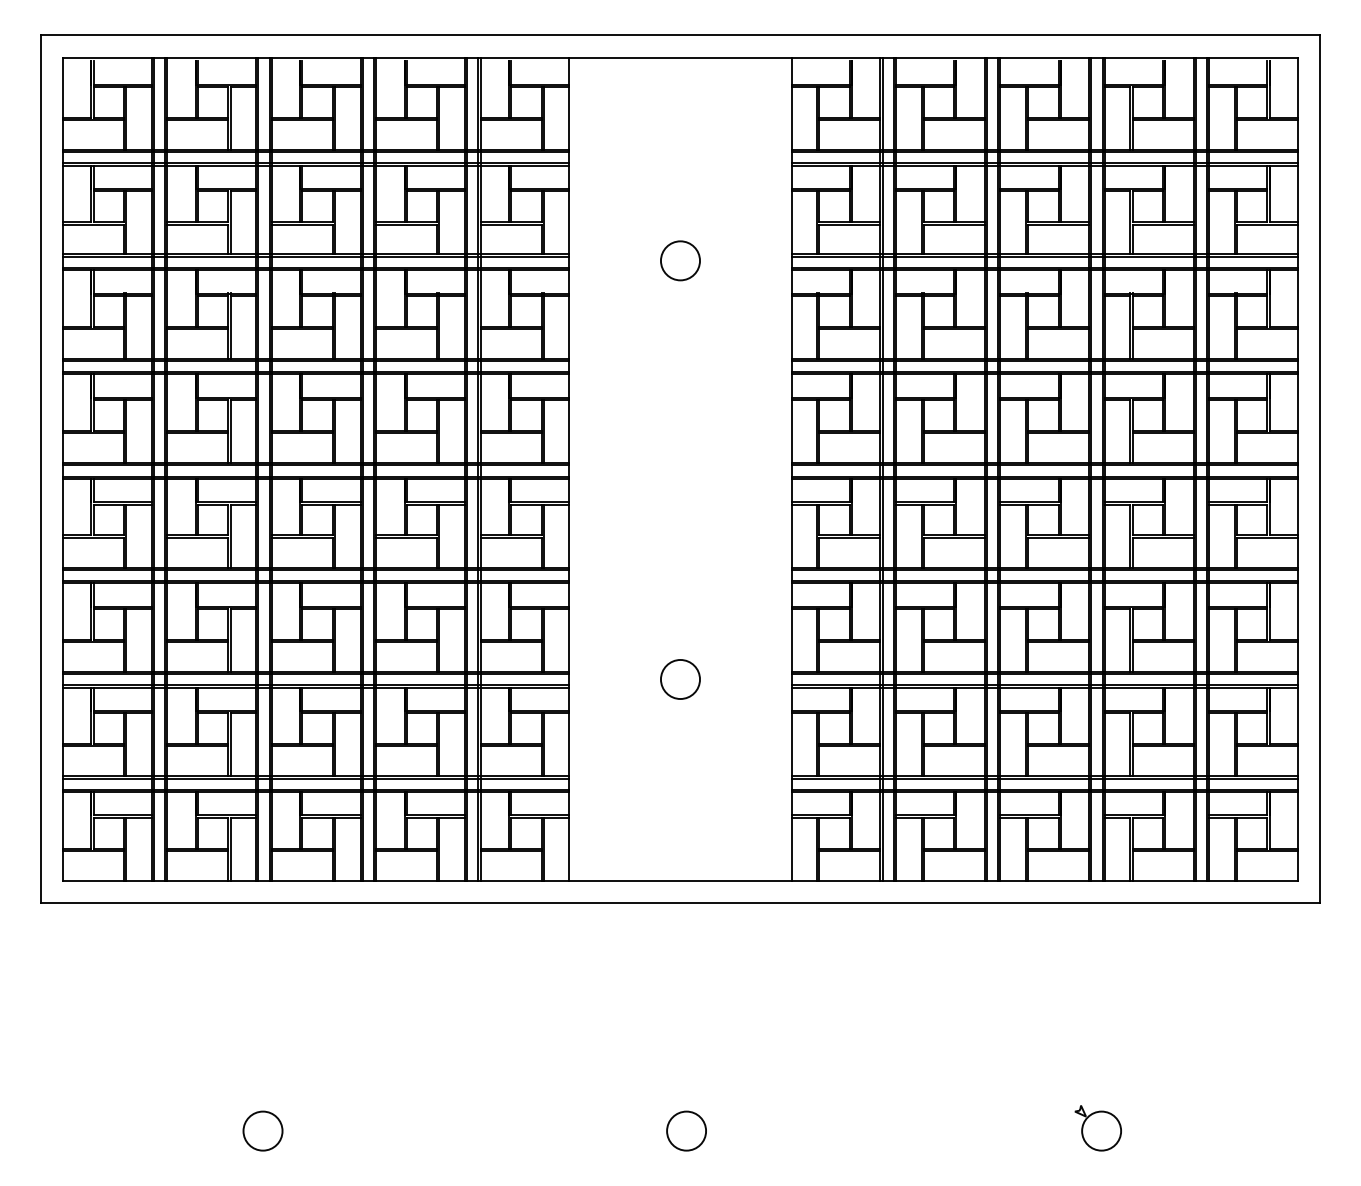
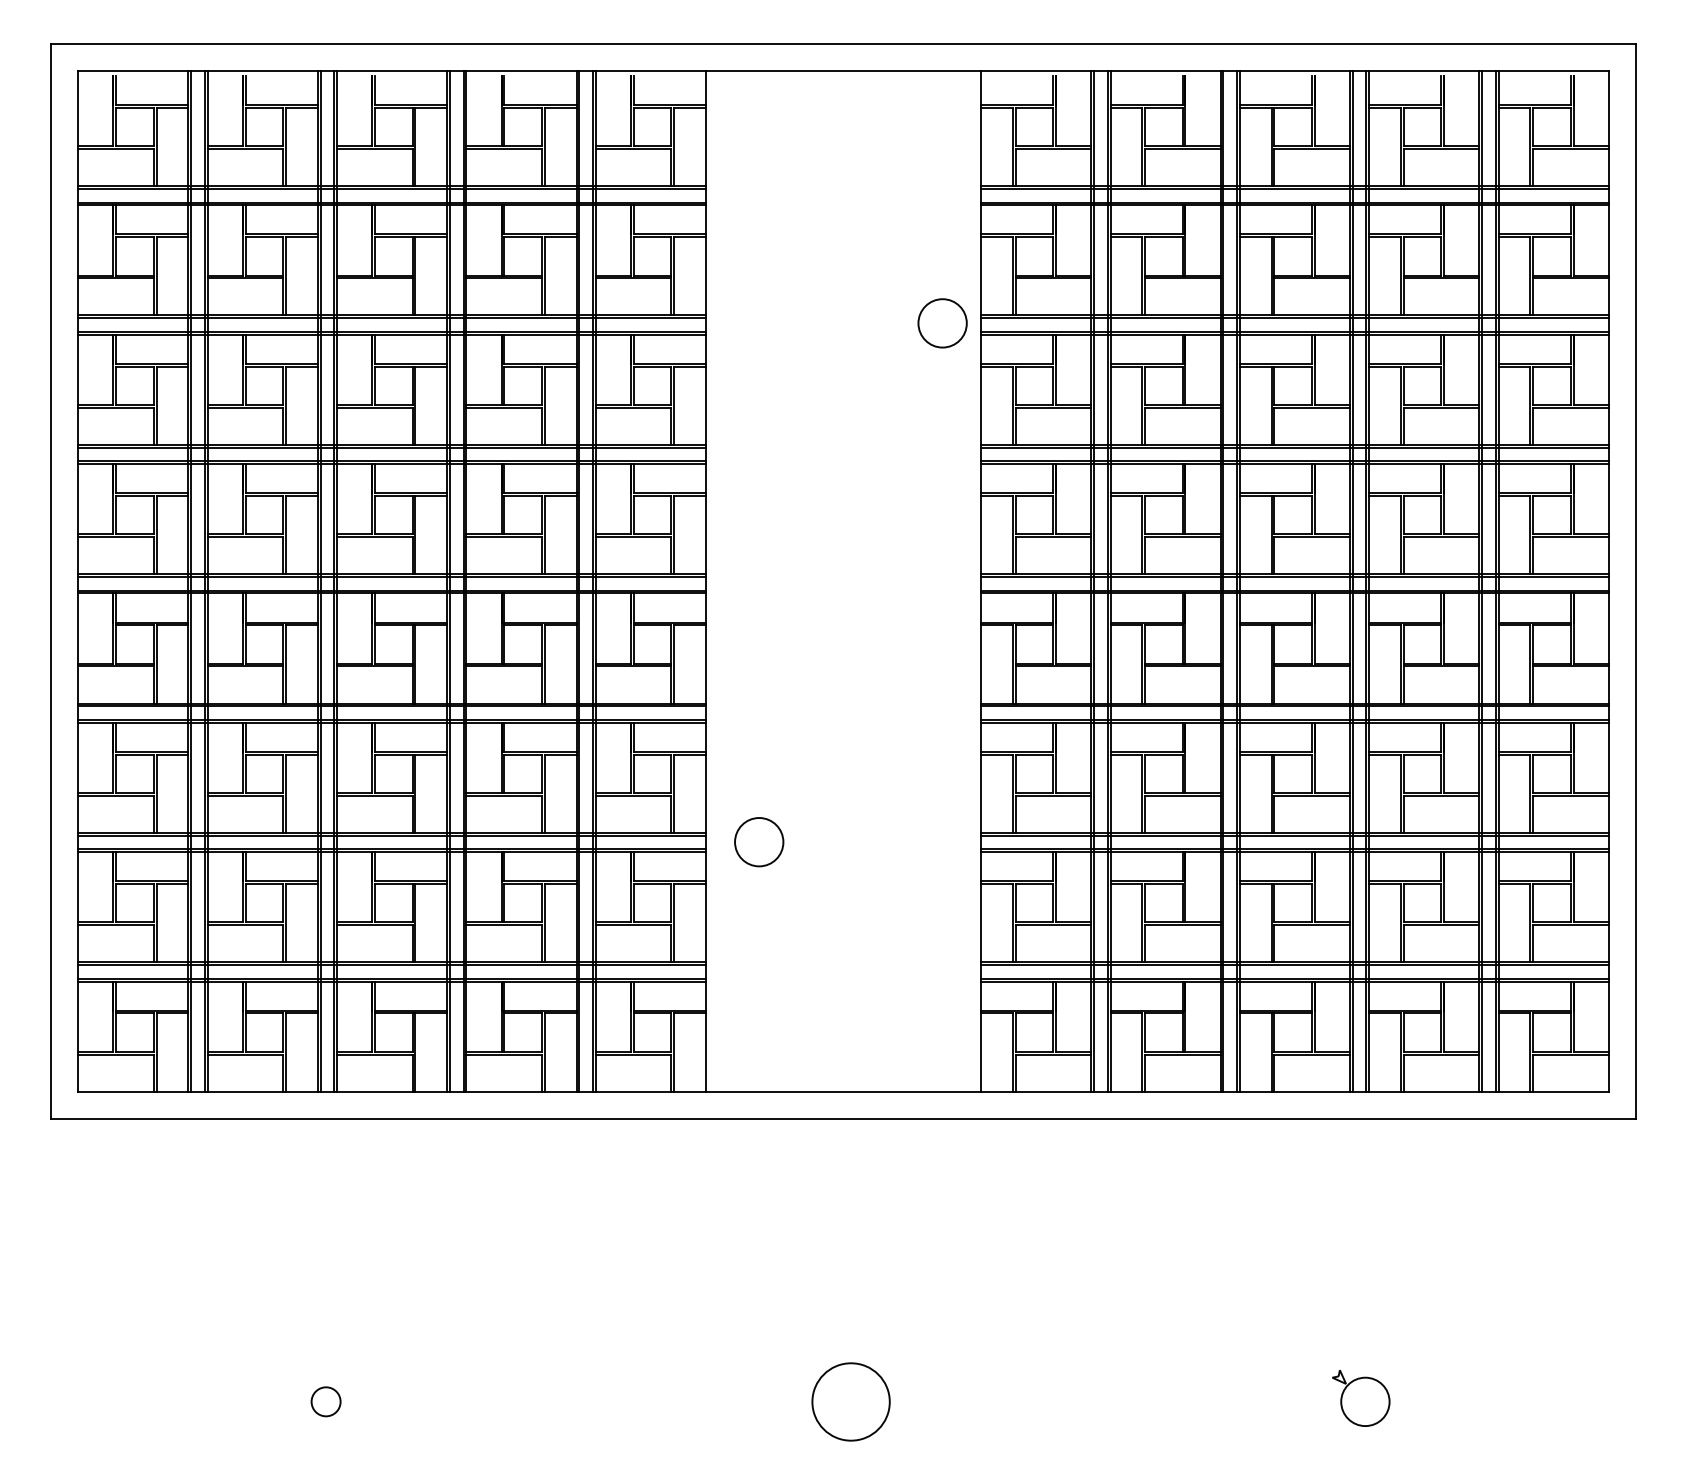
circle: (680, 260) -> (942, 322), moved
circle: (680, 679) -> (759, 842), moved
circle: (262, 1130) -> (325, 1401), size x0.6
circle: (686, 1130) -> (850, 1401), size x1.6

